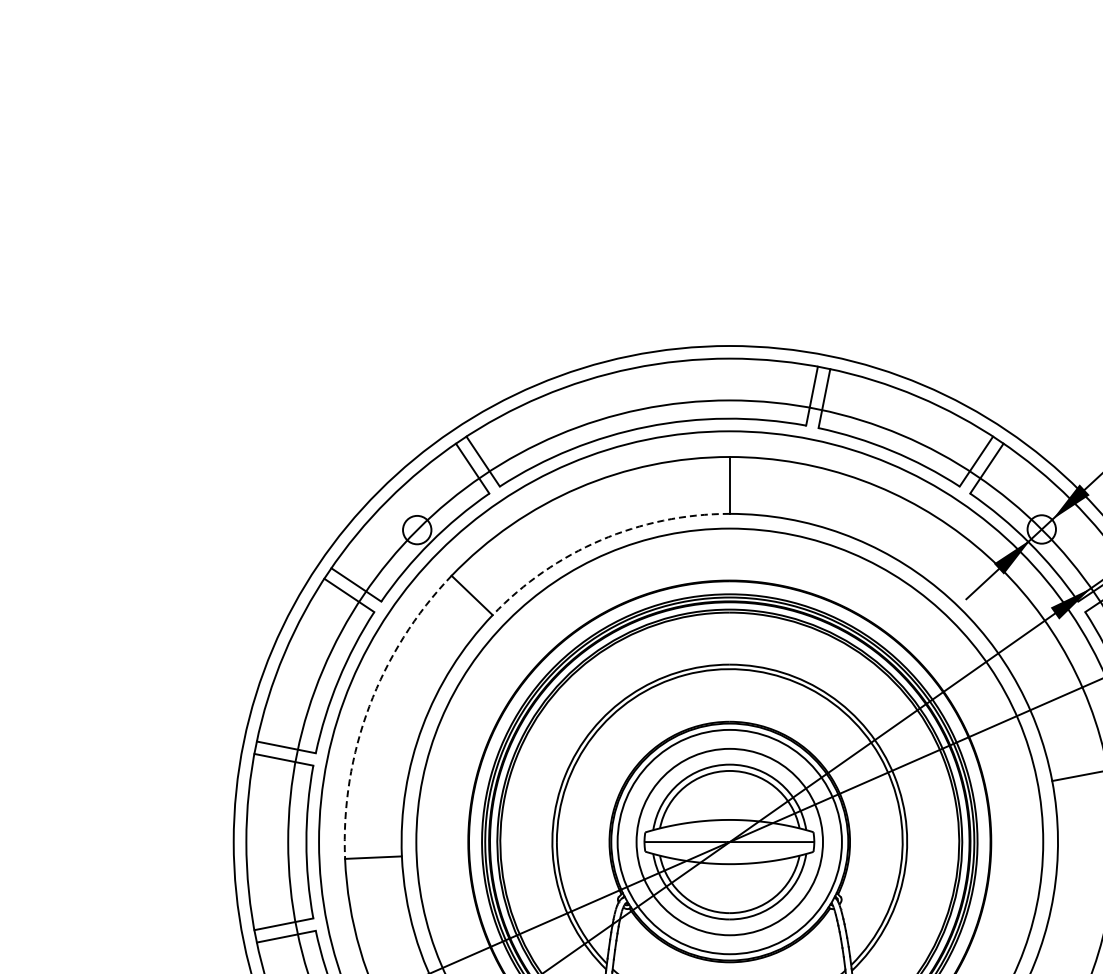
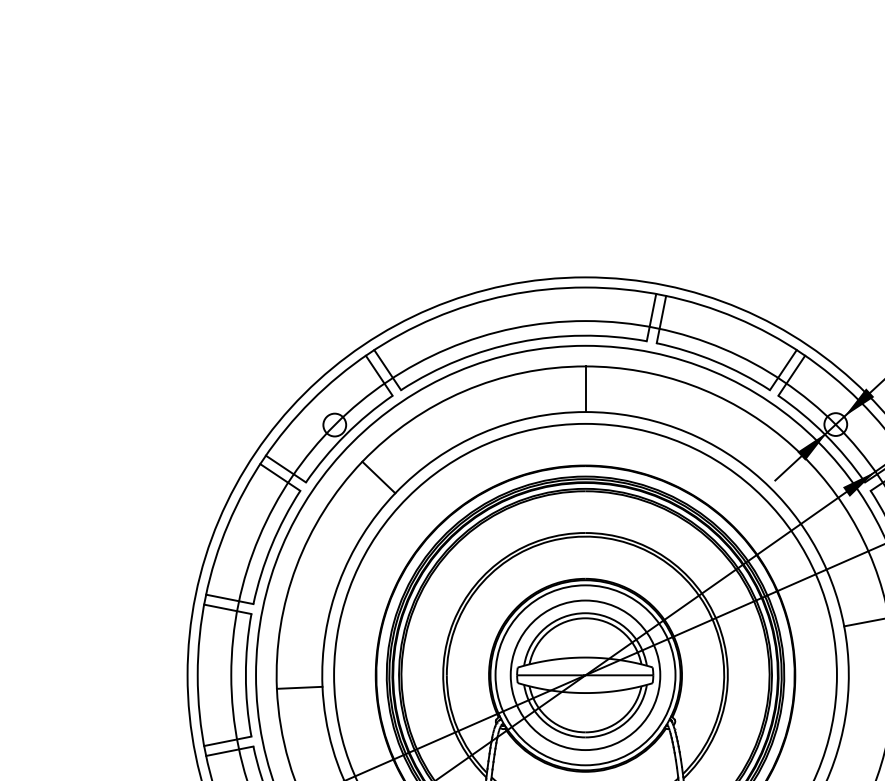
arc: (600, 540) -> (481, 433), dashed -> solid
arc: (369, 706) -> (296, 566), dashed -> solid

